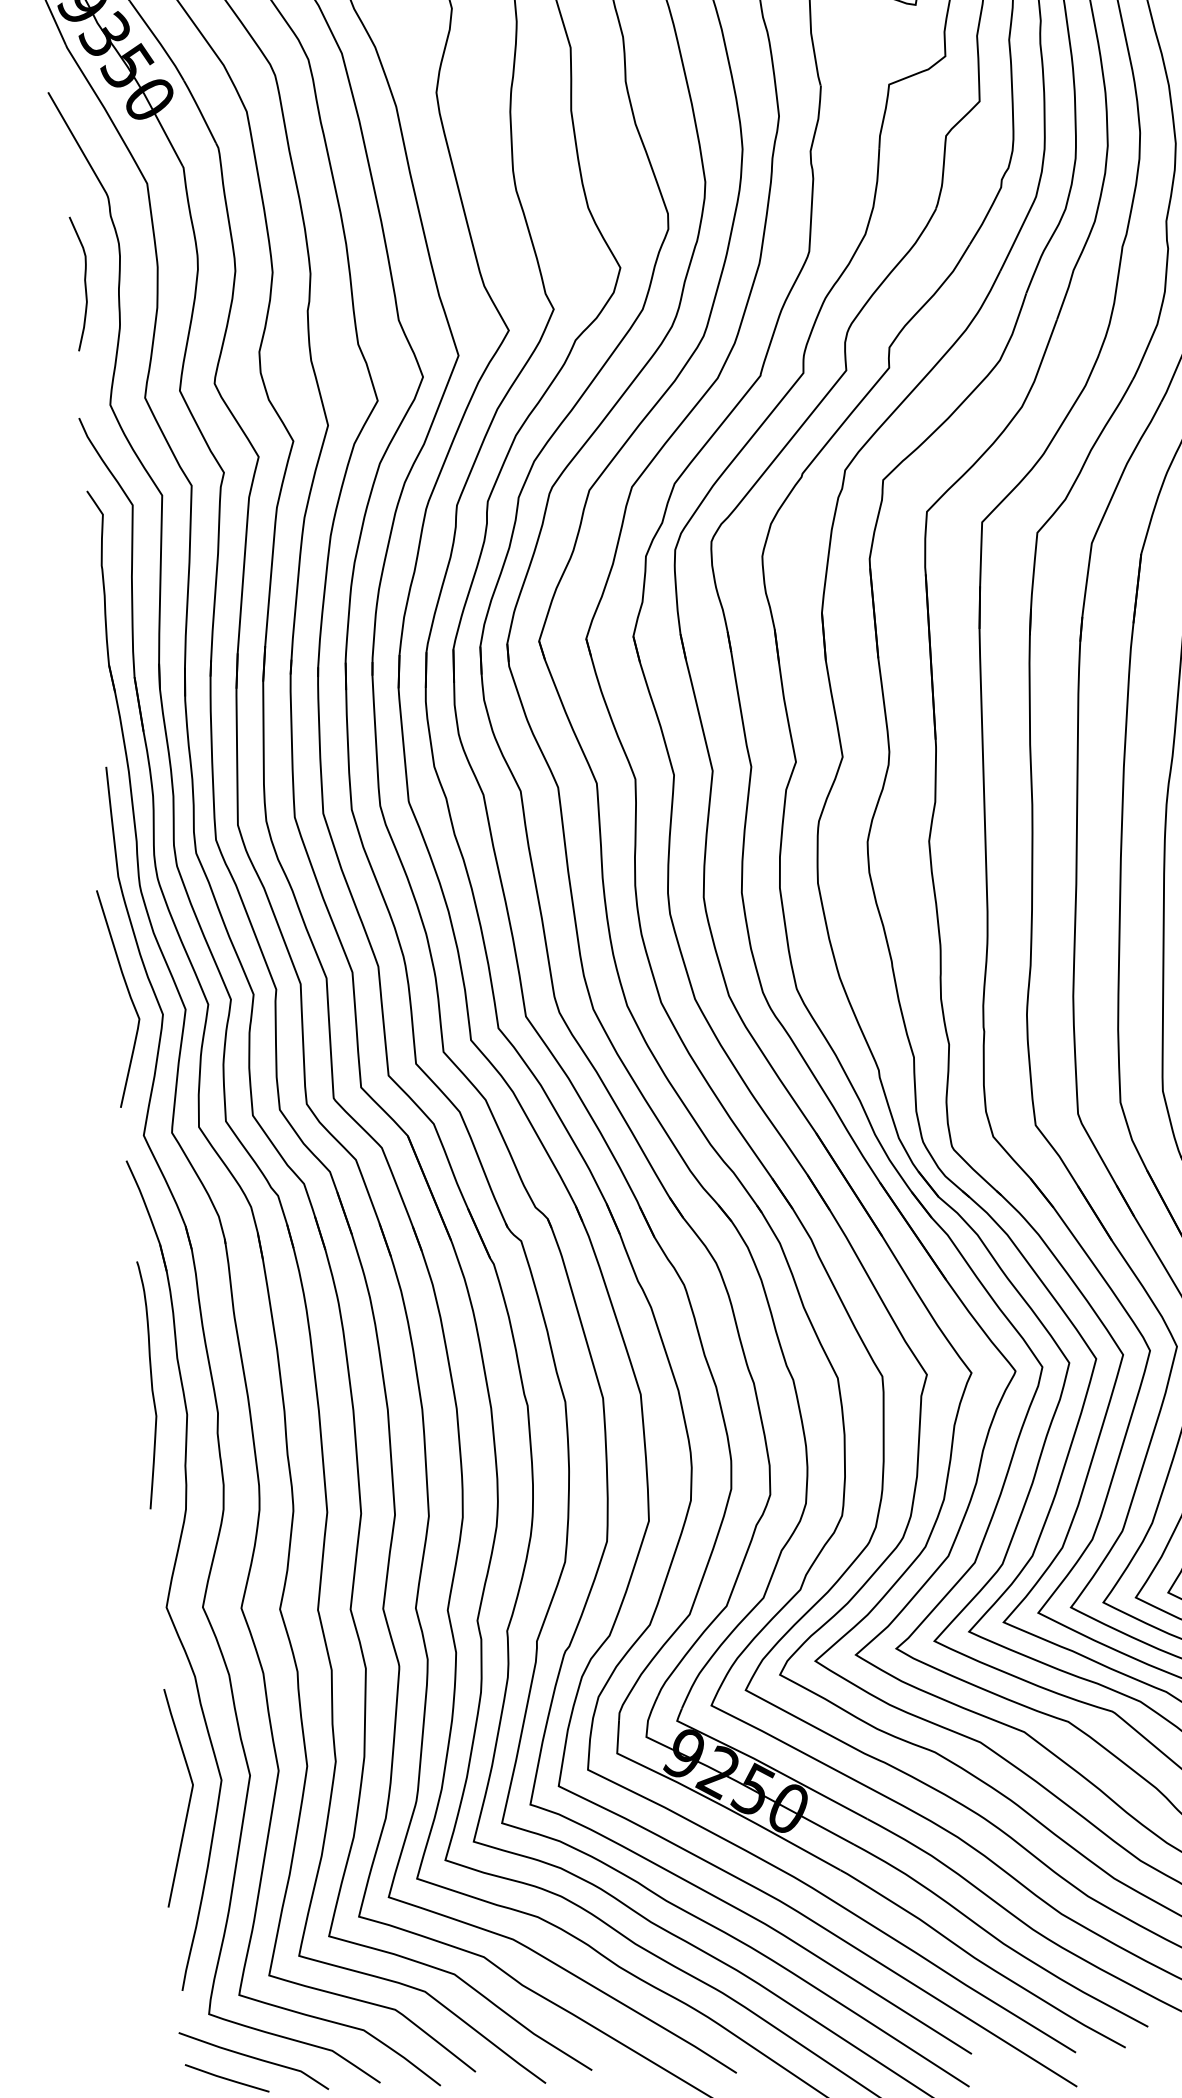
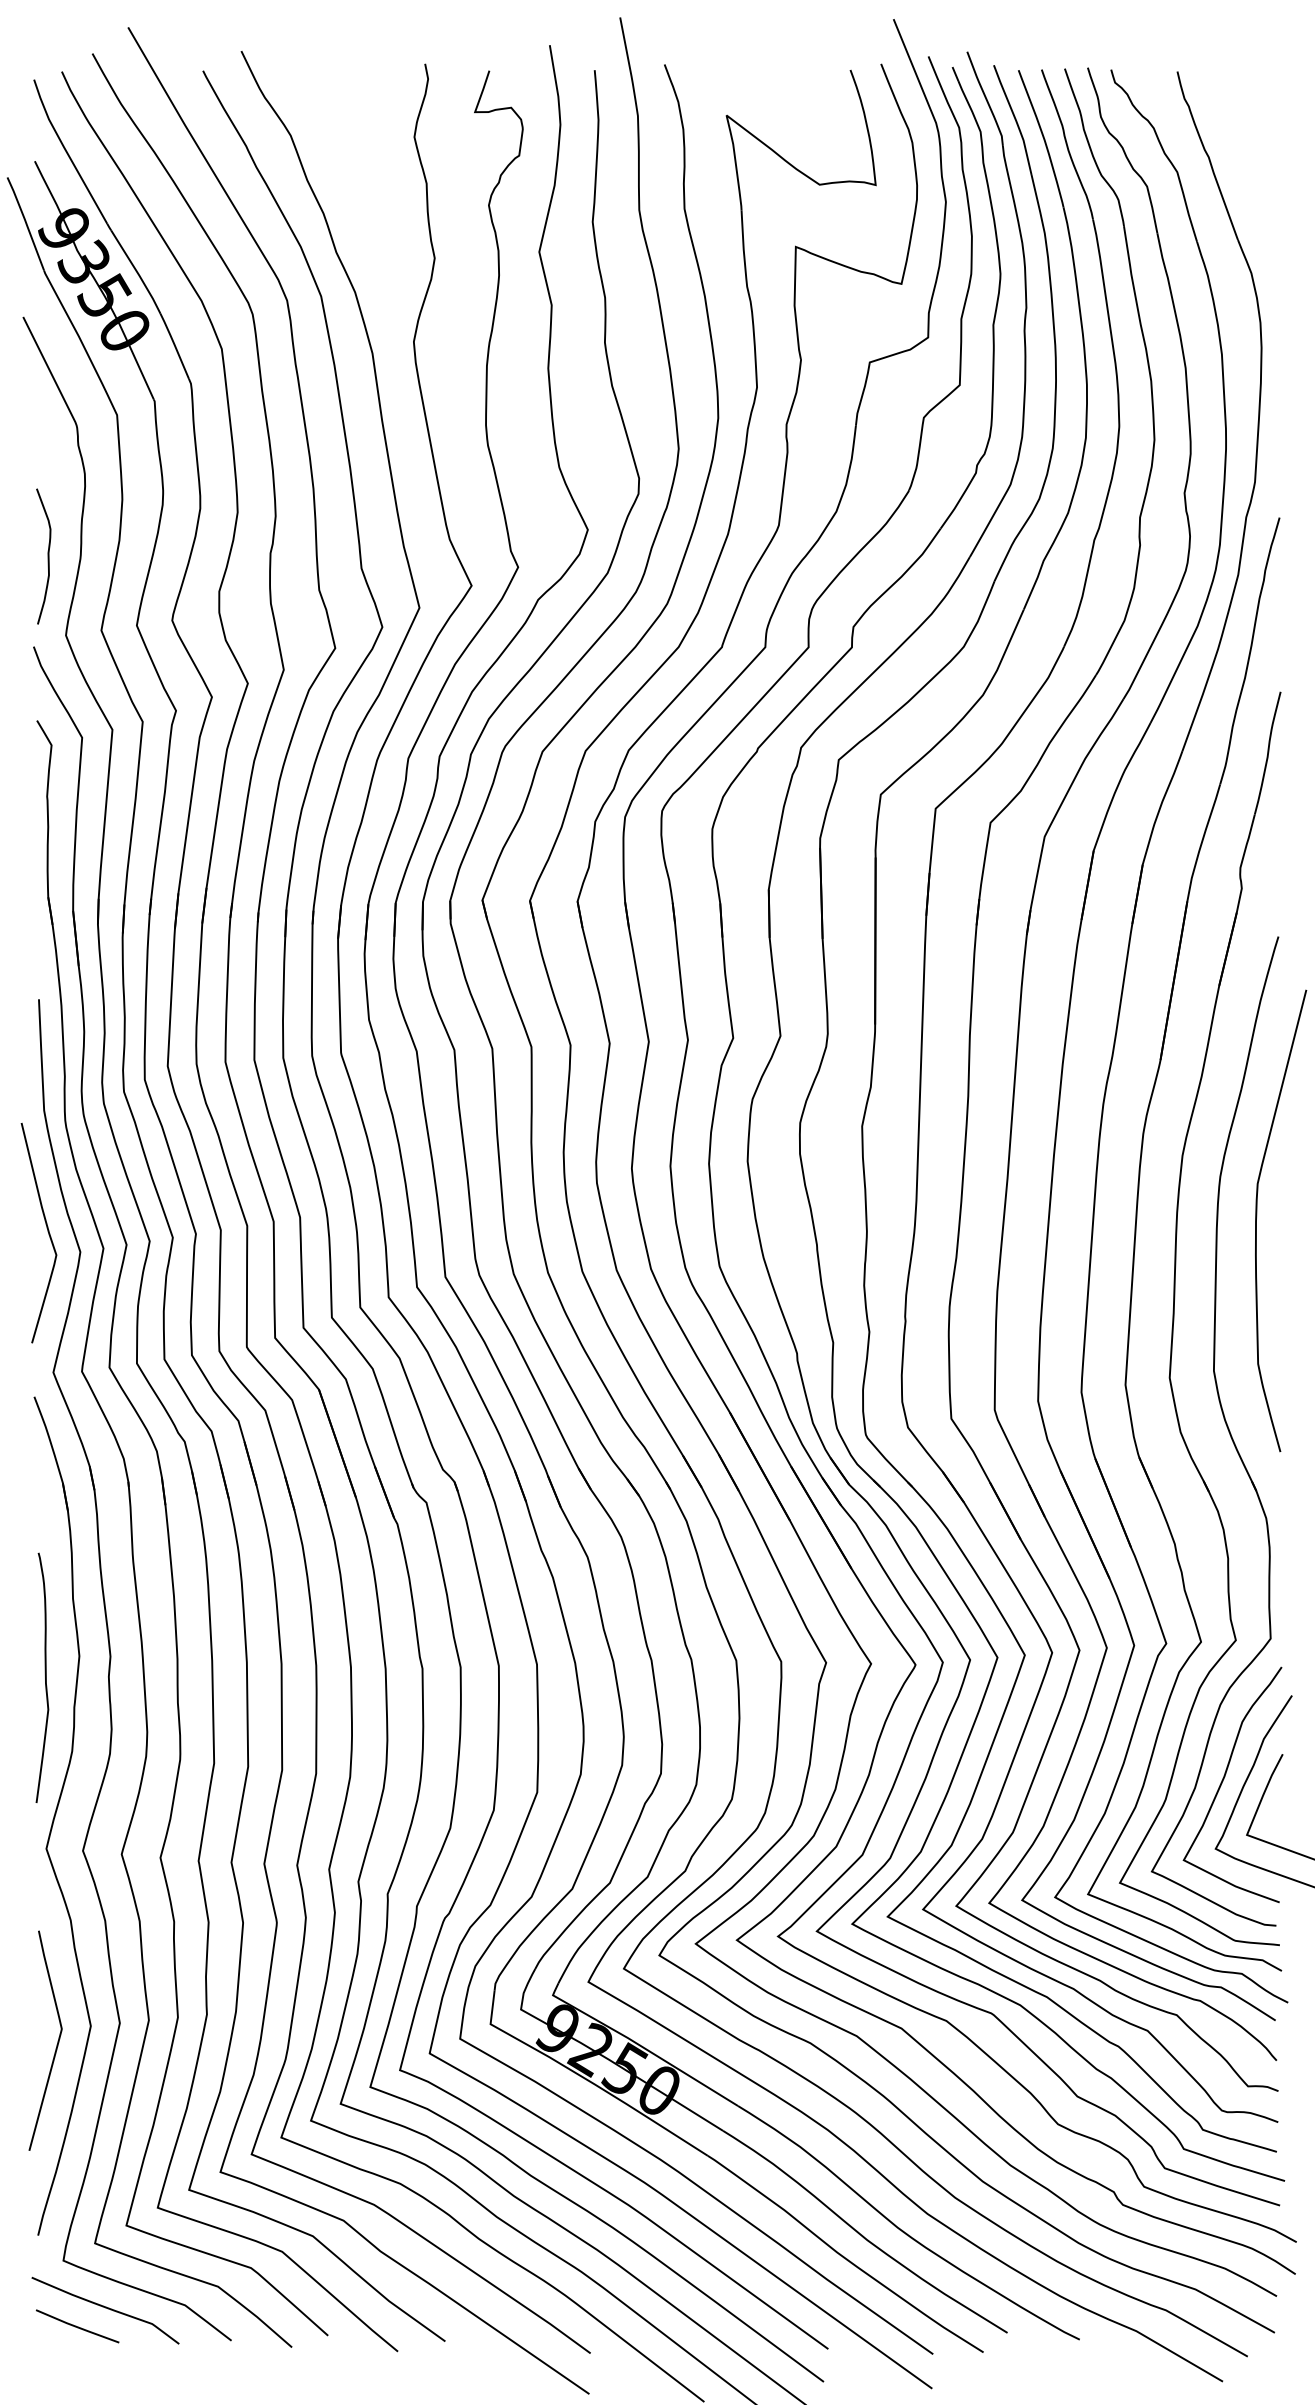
curve: (84, 283) -> (47, 556), moved
curve: (151, 1384) -> (45, 1677), moved

